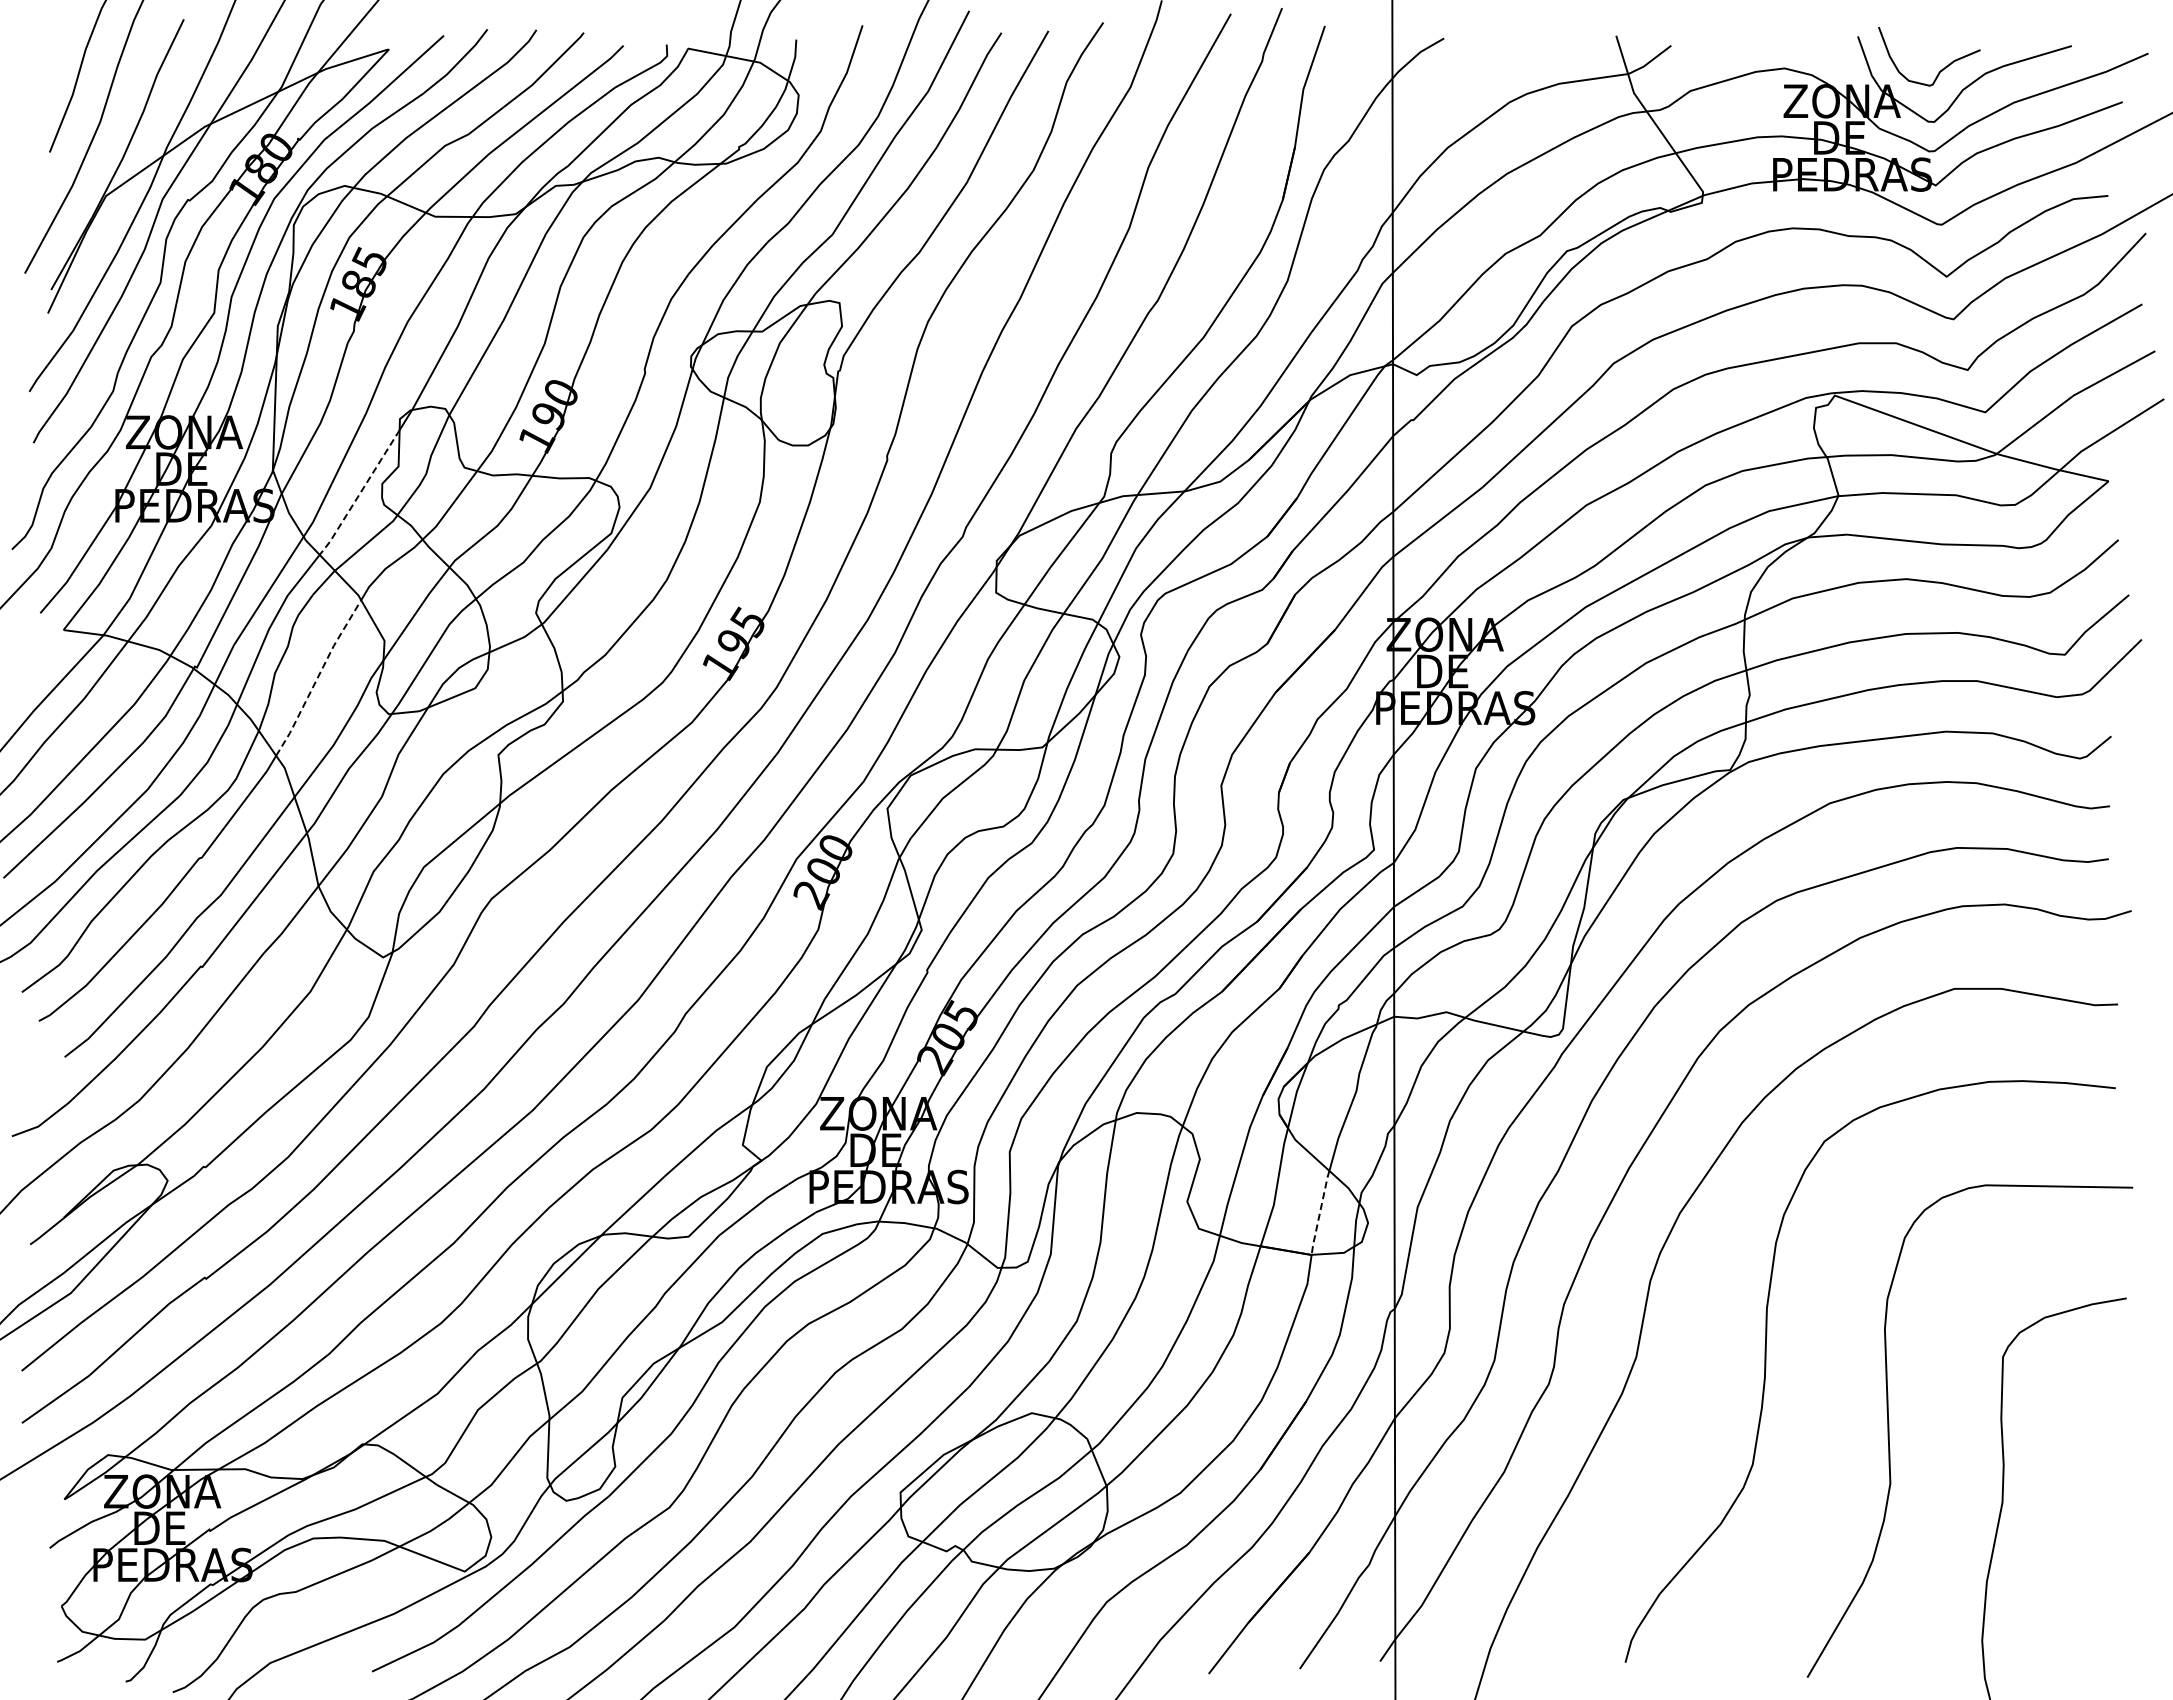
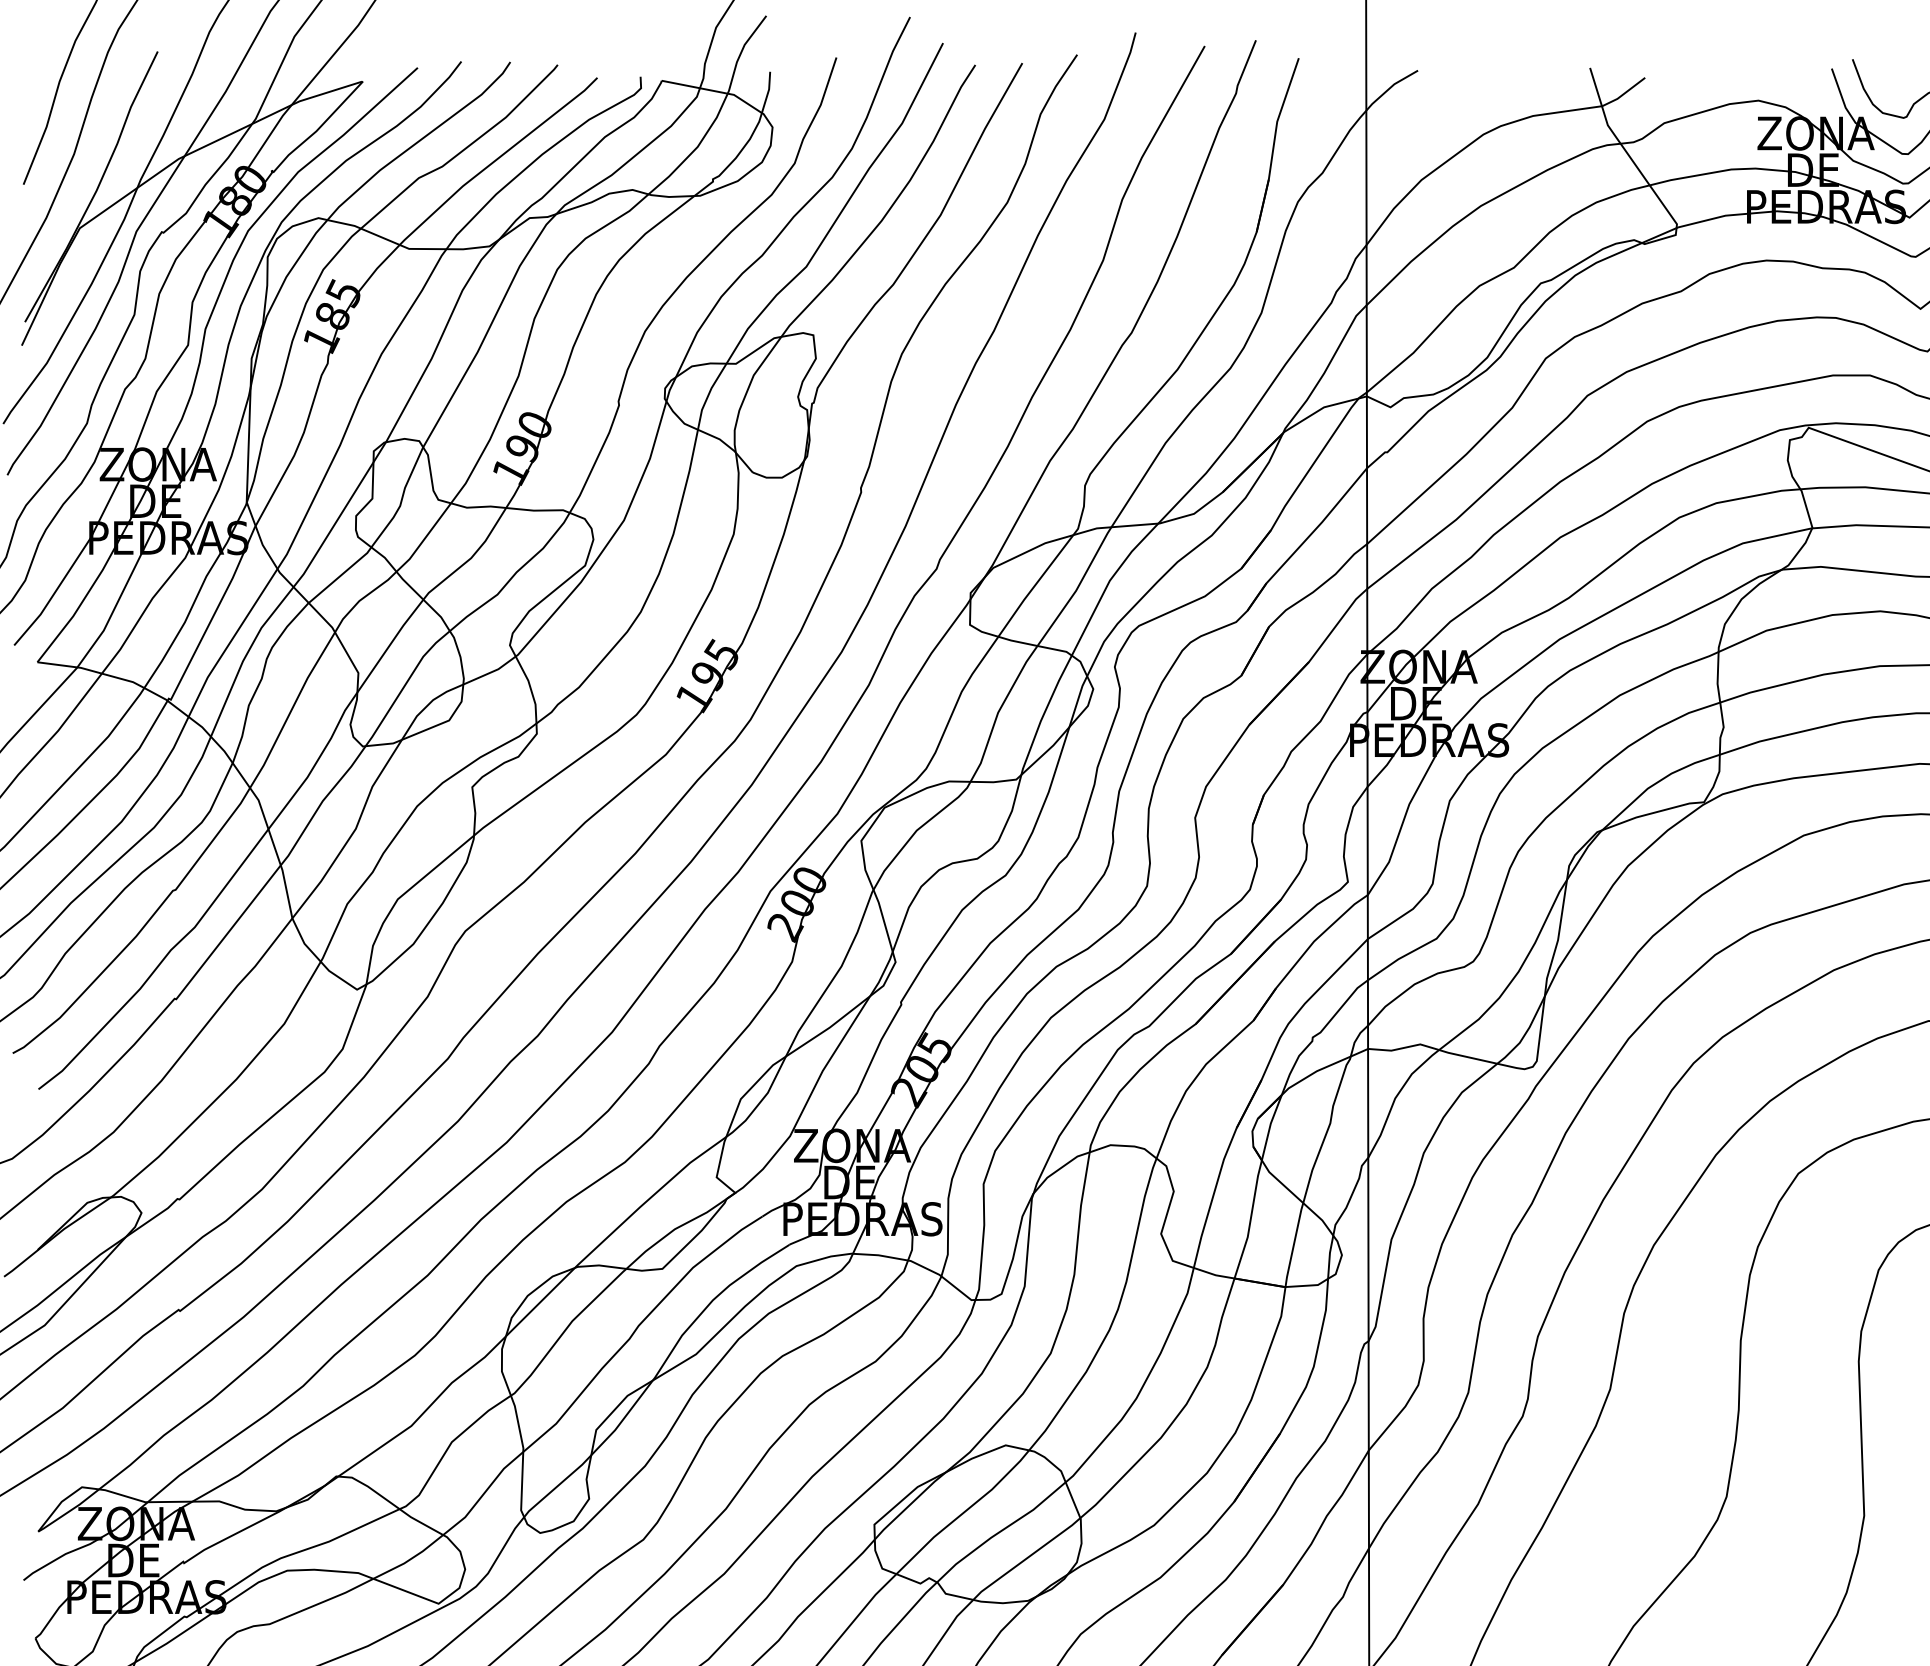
line: (360, 493) -> (334, 525), dashed -> solid
line: (318, 677) -> (292, 709), dashed -> solid
line: (1319, 1213) -> (1293, 1245), dashed -> solid

